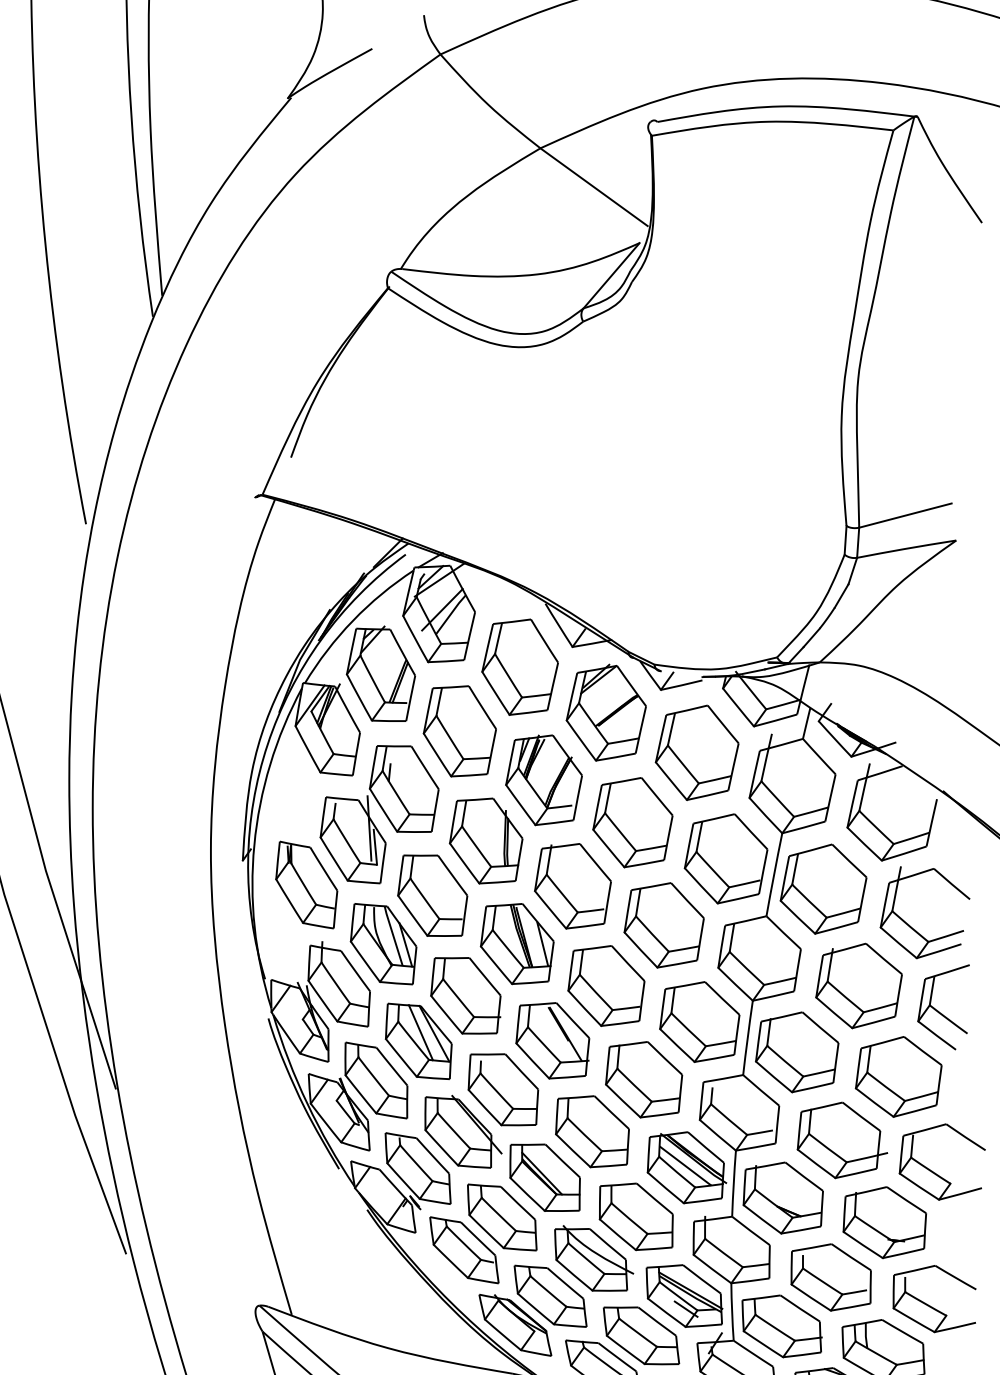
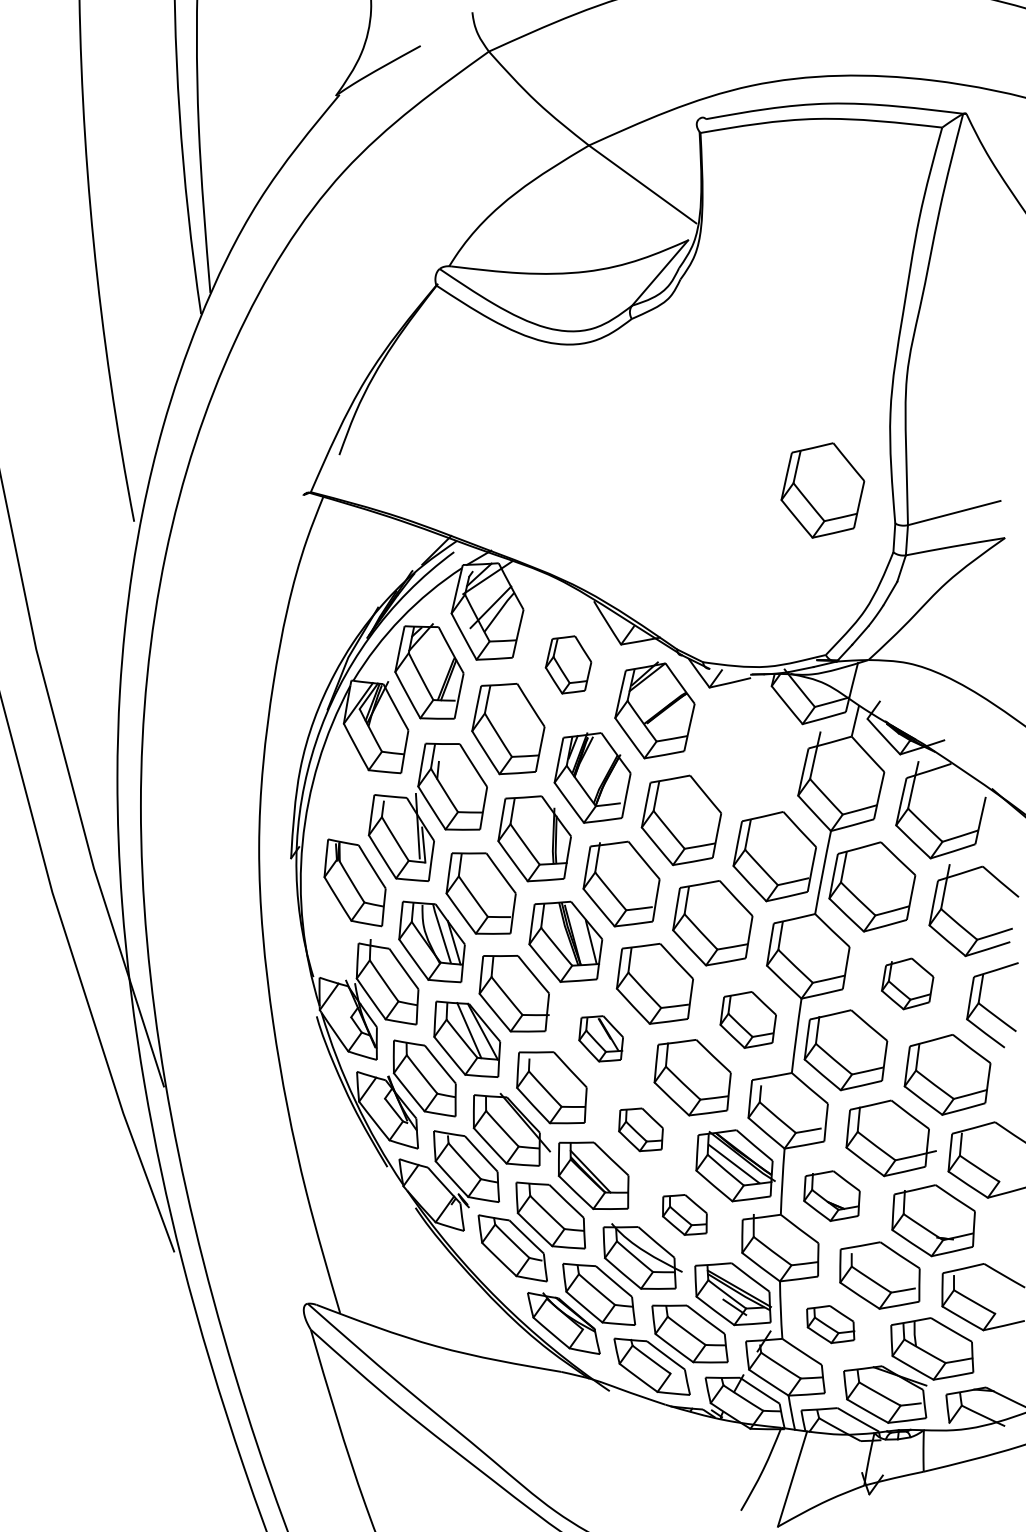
part: (520, 666) -> (568, 664), size x0.6
part: (696, 752) -> (822, 490), moved
part: (858, 985) -> (907, 983), size x0.6
part: (698, 1021) -> (747, 1019), size x0.7
part: (551, 1040) -> (600, 1038), size x0.6
part: (591, 1131) -> (640, 1129), size x0.6
part: (782, 1197) -> (831, 1195), size x0.7
part: (635, 1216) -> (684, 1214), size x0.6
part: (781, 1326) -> (830, 1324), size x0.6

